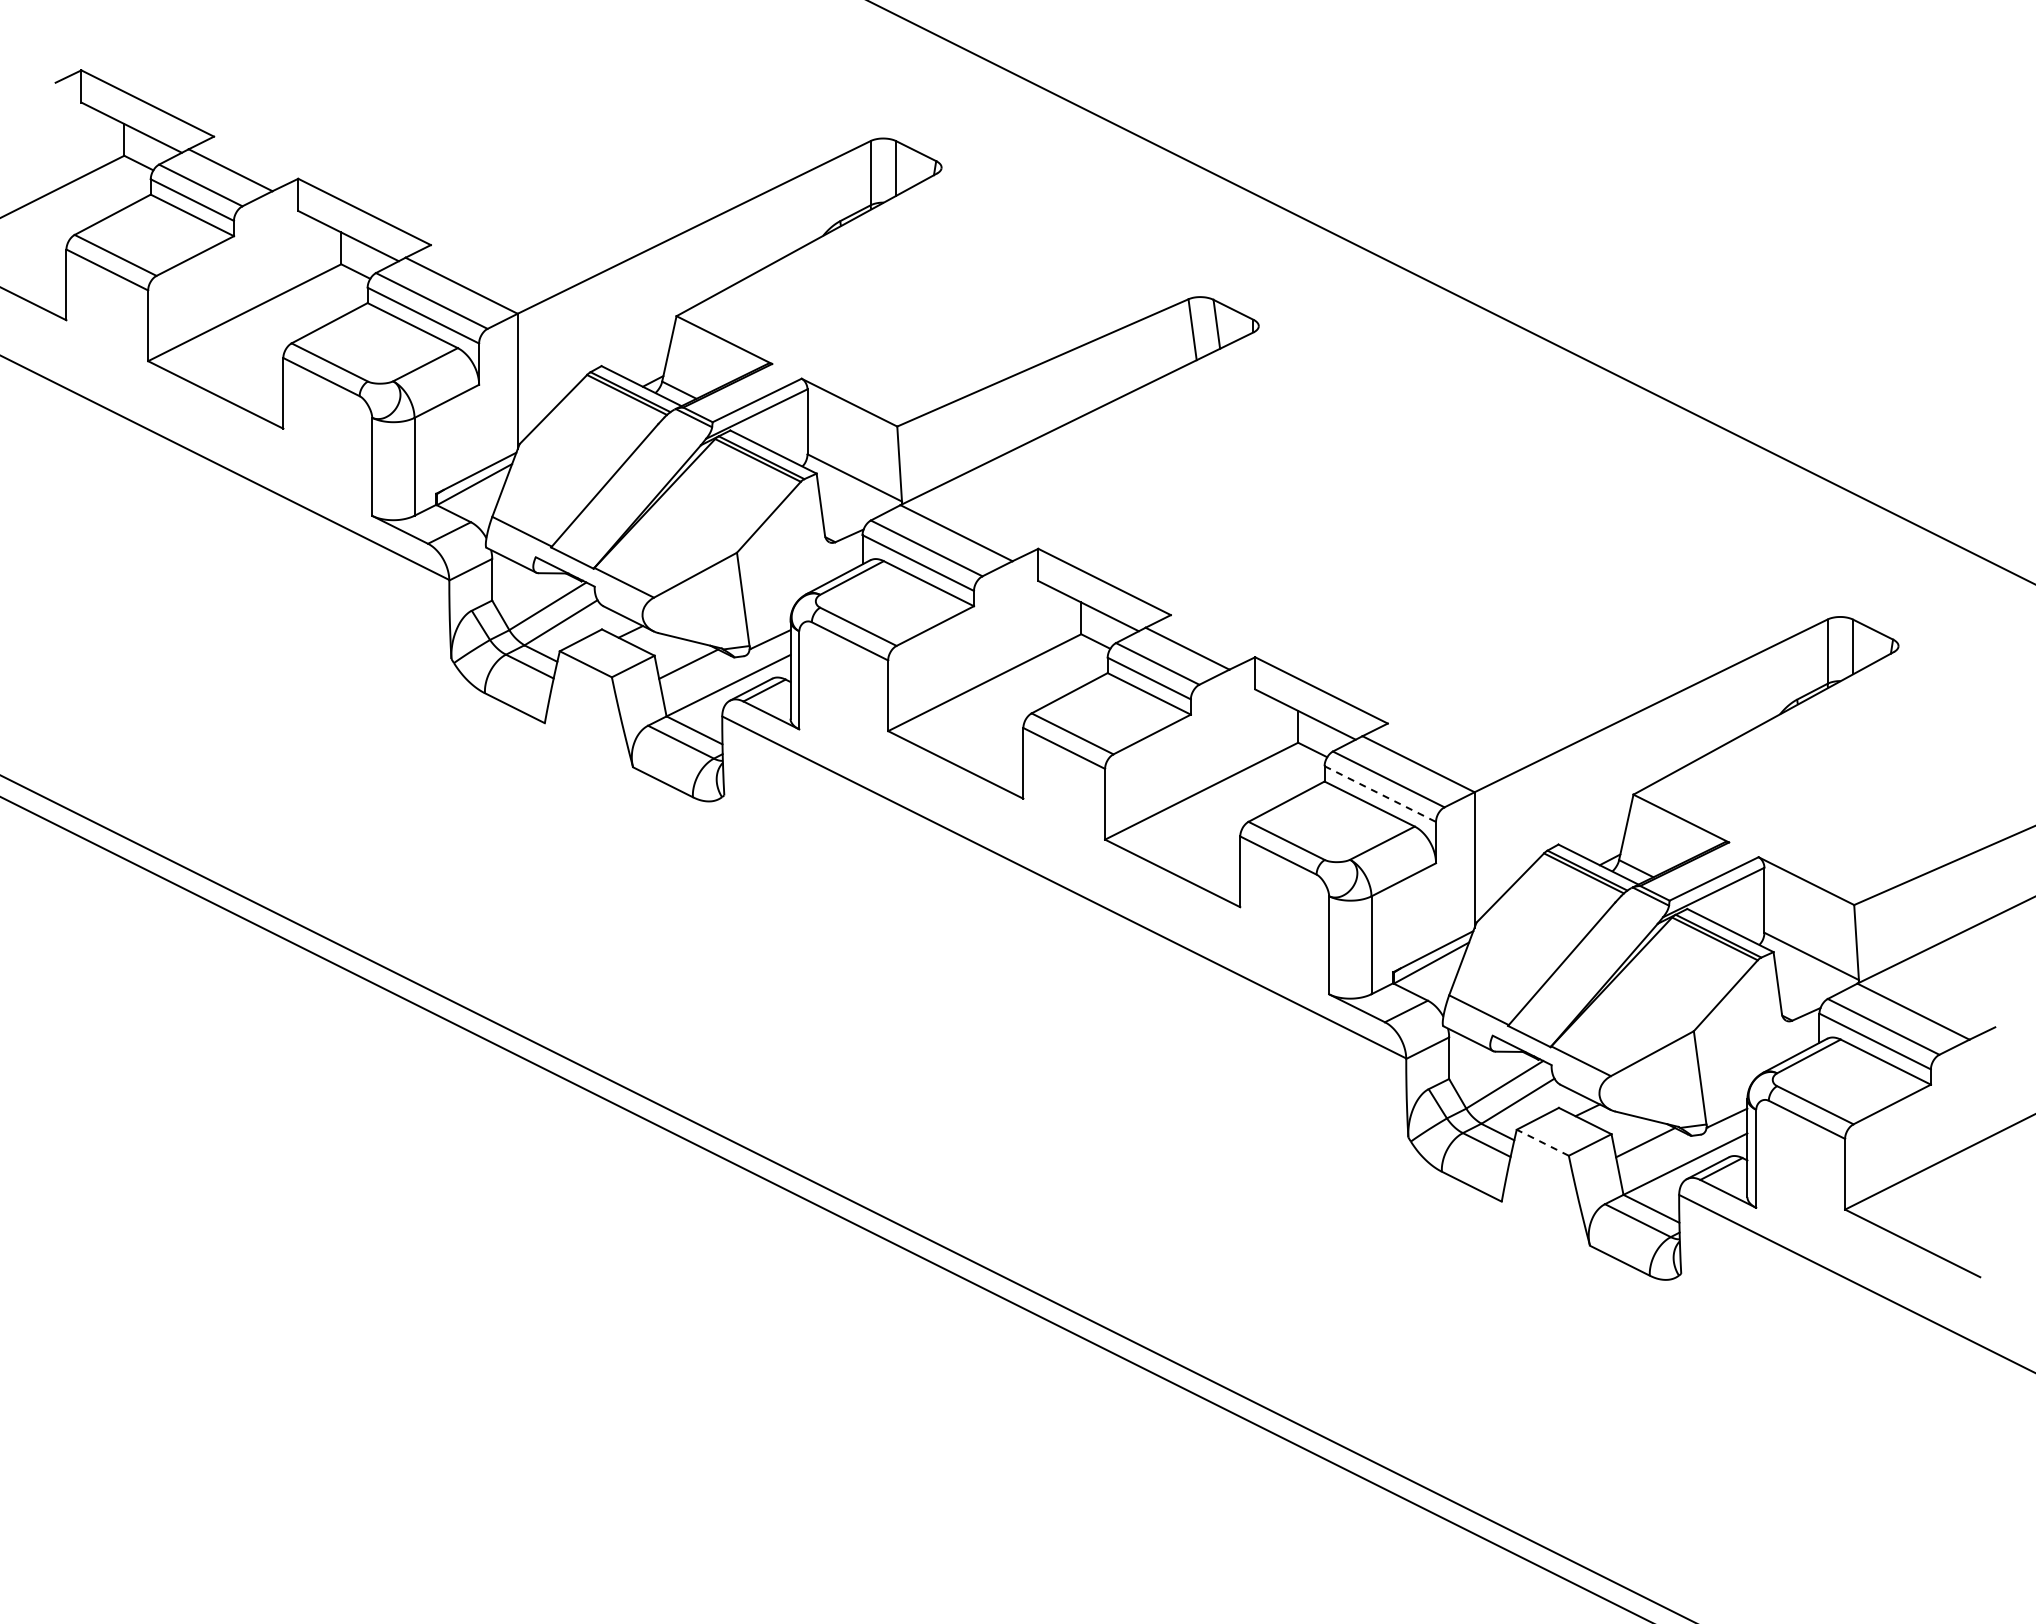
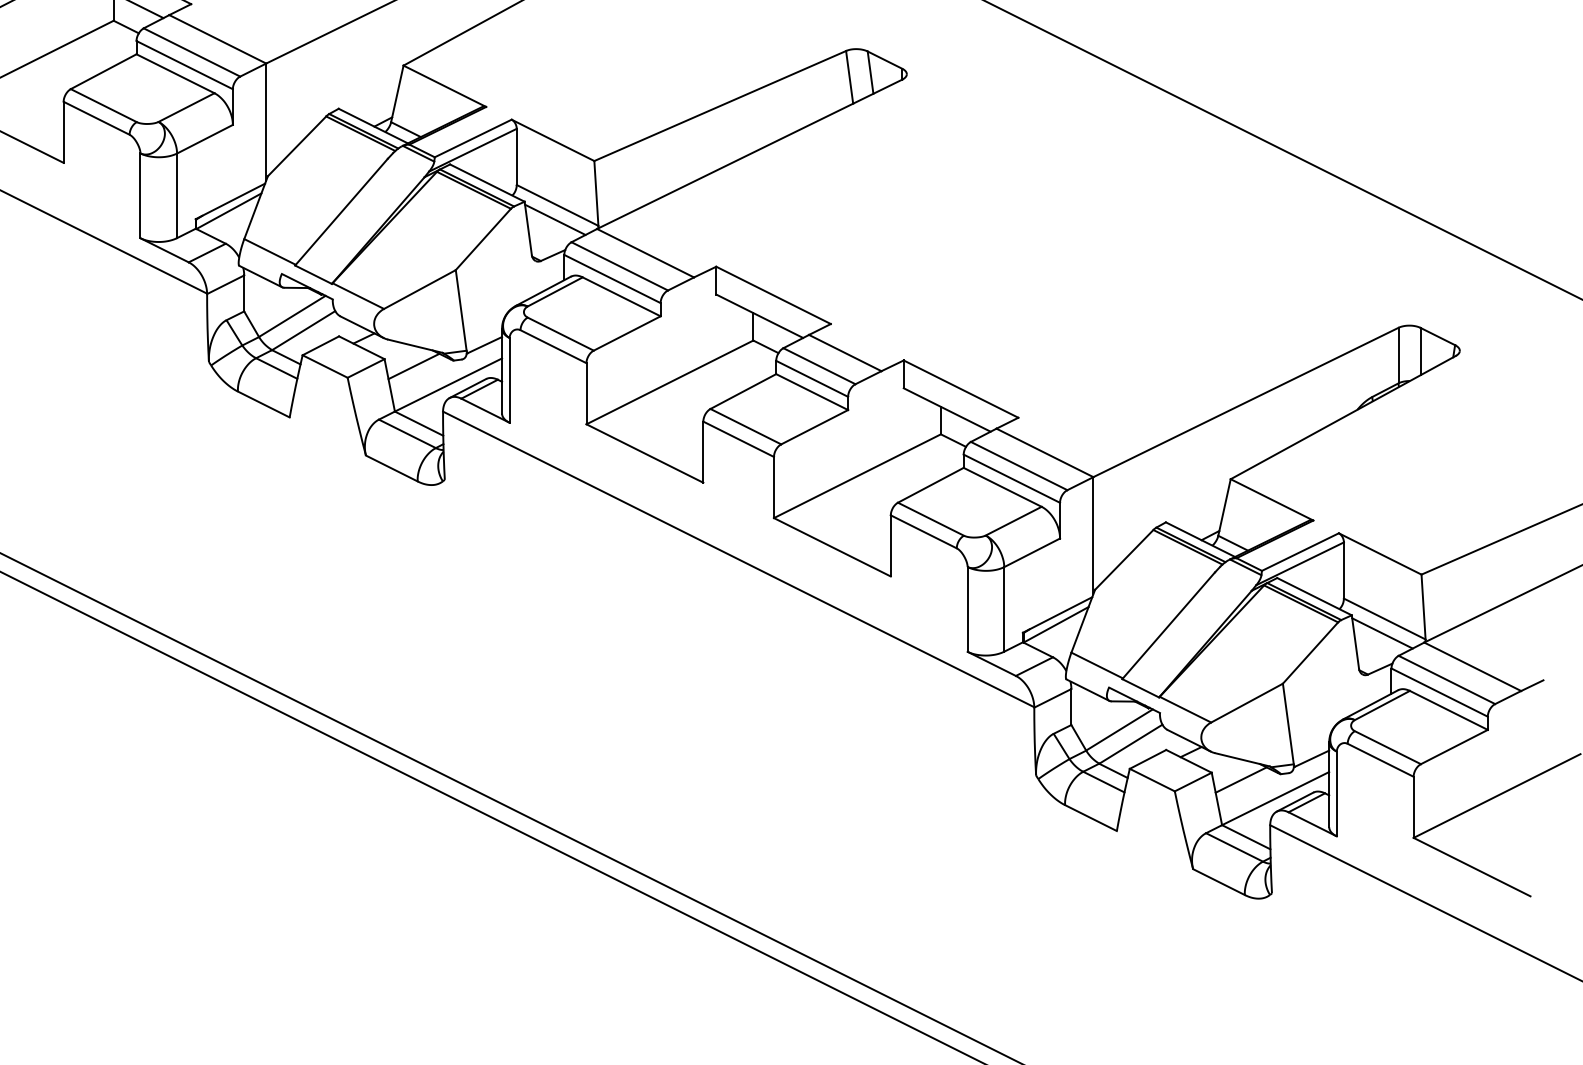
line: (852, 494) -> (555, 219), added
line: (1380, 794) -> (1012, 479), dashed -> solid
line: (1809, 972) -> (1382, 632), added
line: (1542, 1142) -> (1152, 779), dashed -> solid

